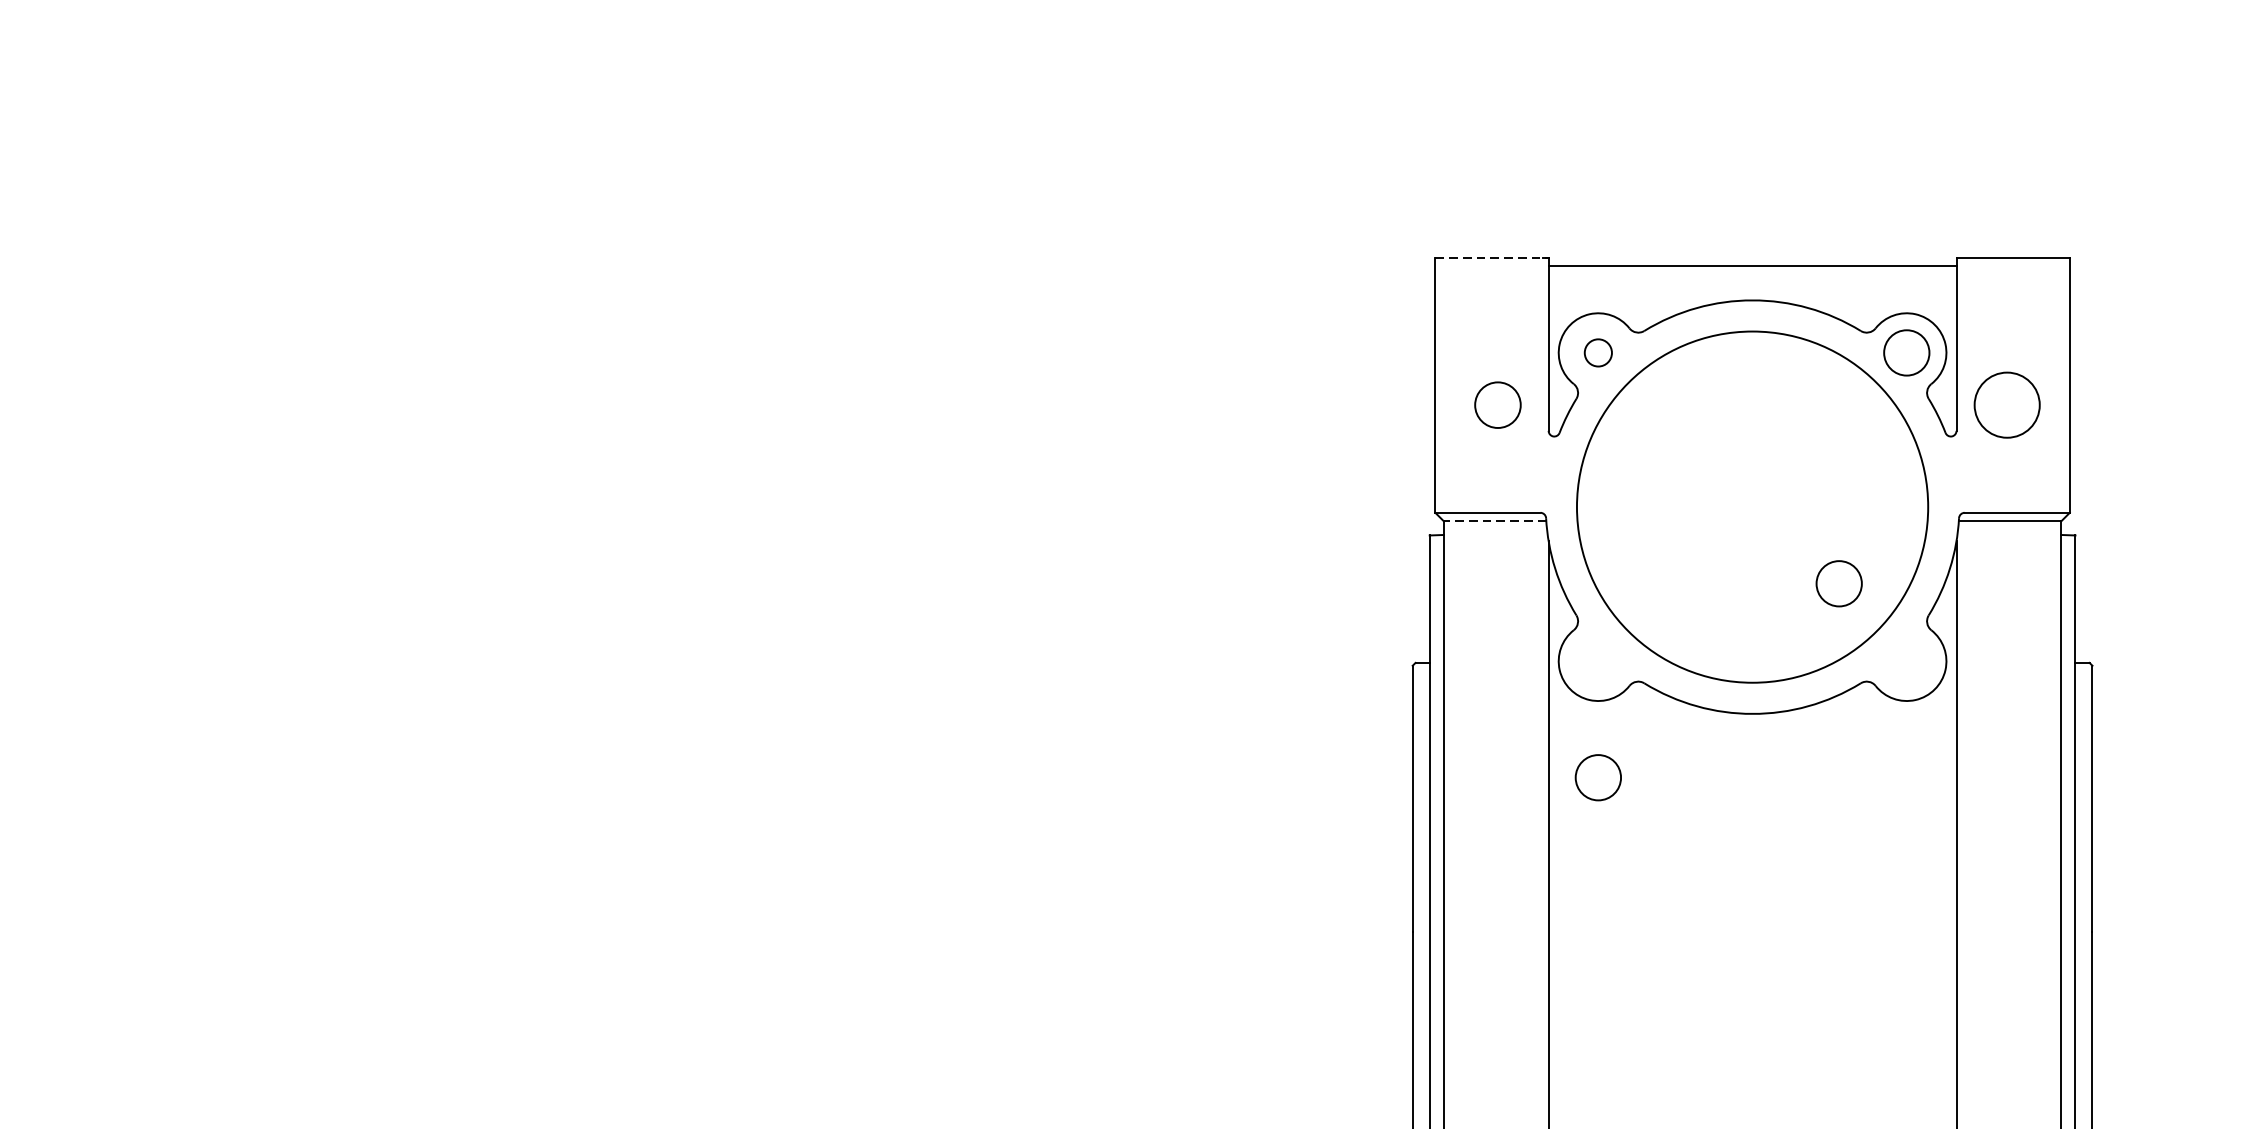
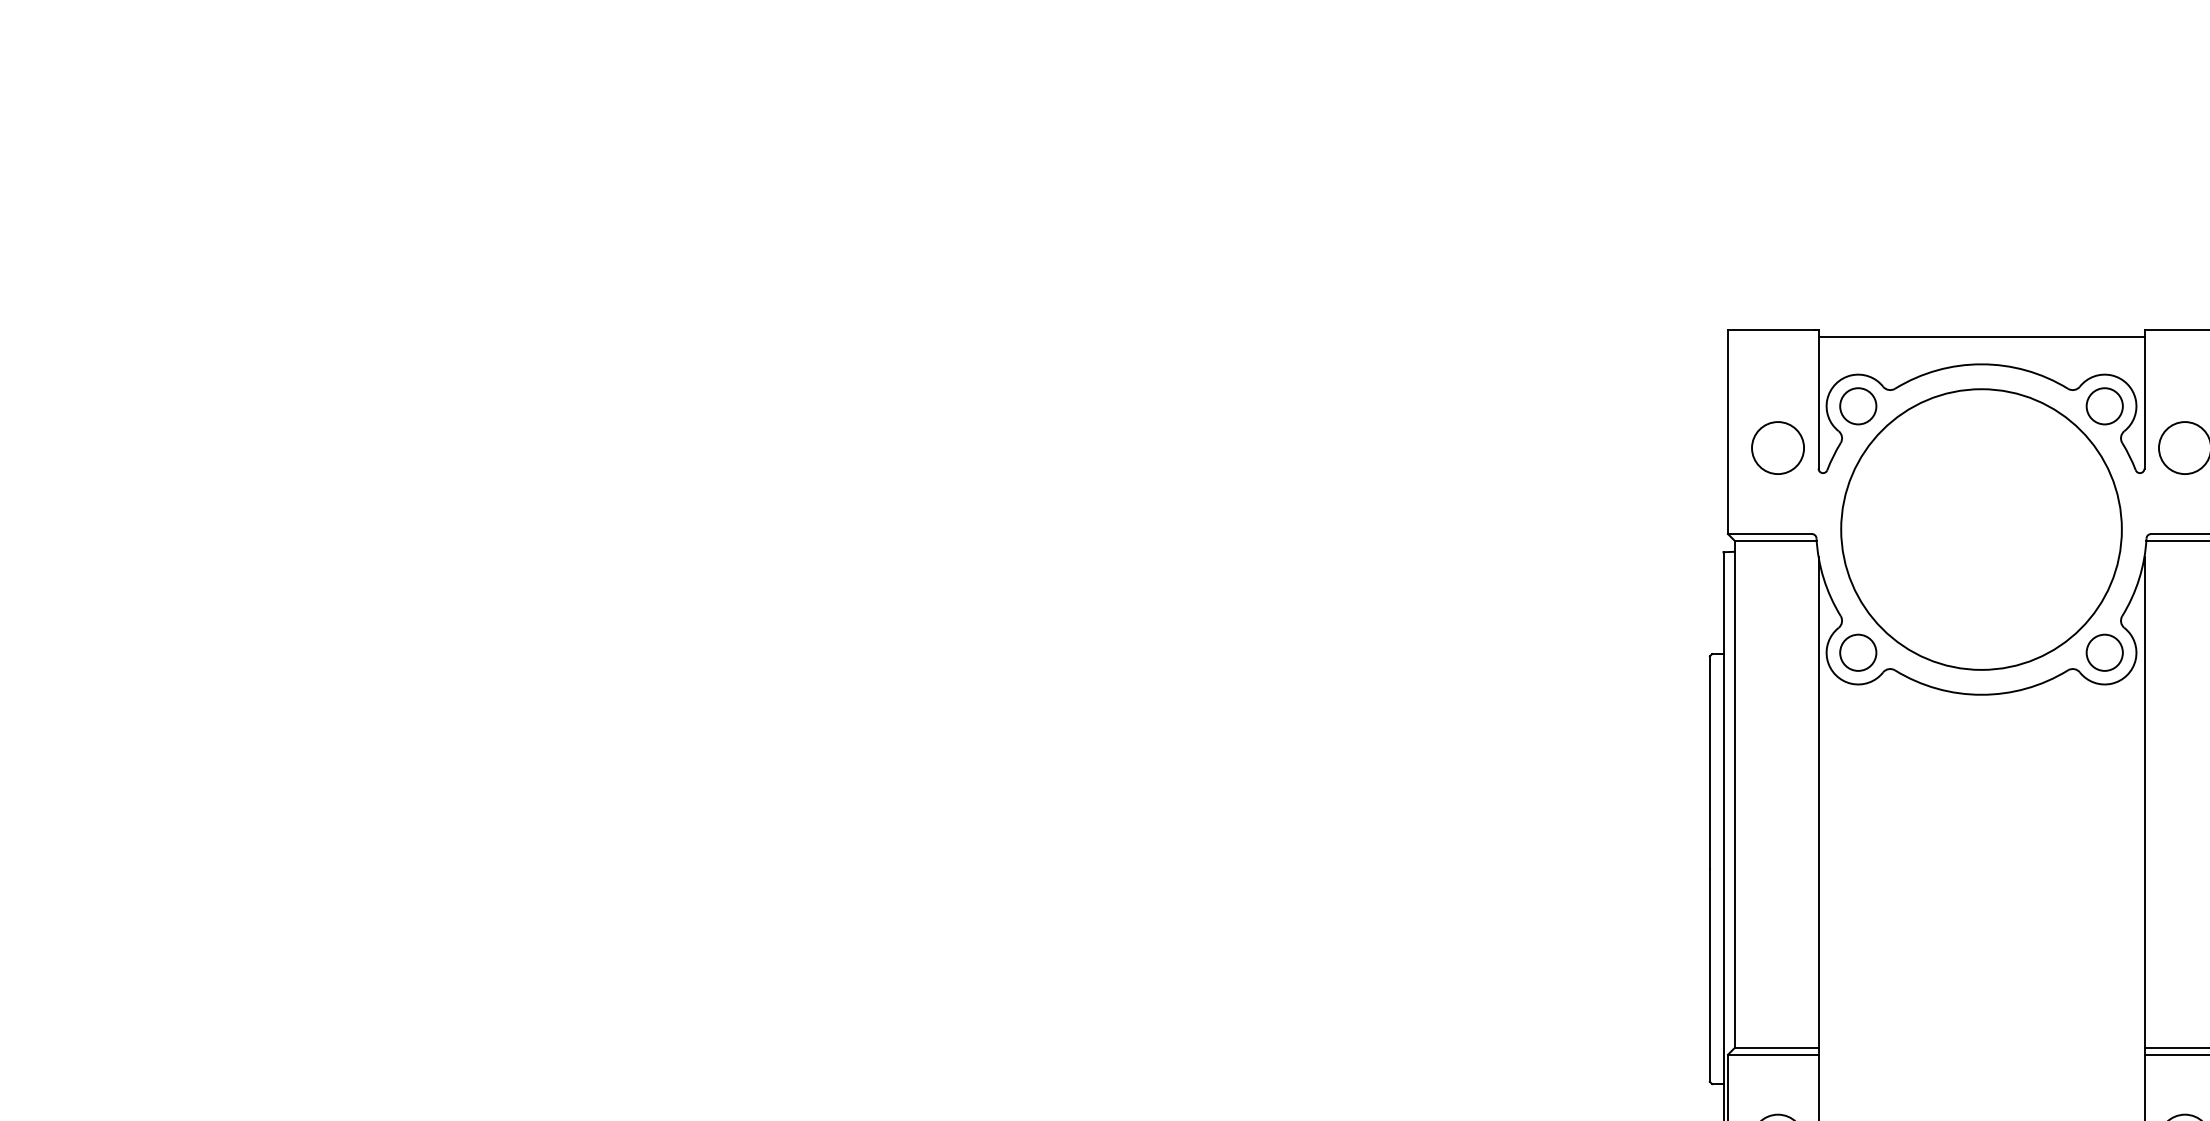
line: (1492, 258) -> (1773, 330), dashed -> solid
circle: (1598, 353) -> (1858, 406), size x1.67
circle: (1498, 405) -> (1778, 448), size x1.43
line: (1494, 520) -> (1775, 540), dashed -> solid
circle: (1838, 583) -> (2104, 652), moved
circle: (1598, 777) -> (1858, 652), moved

